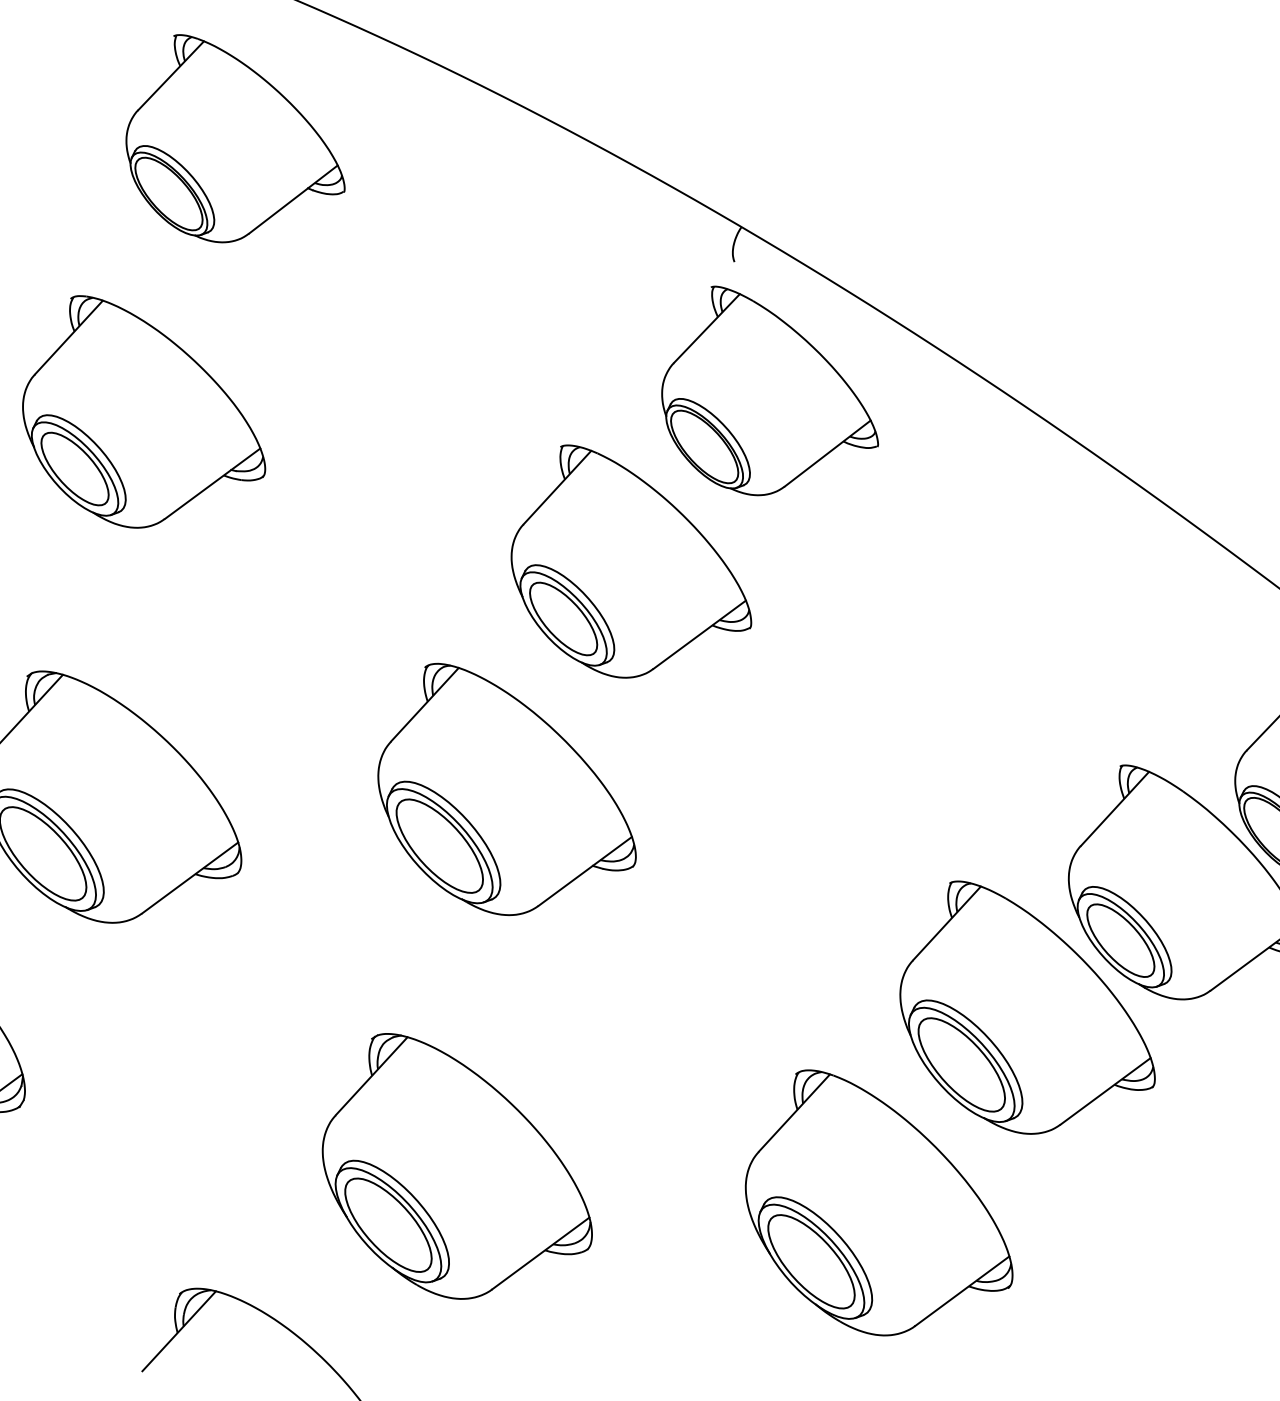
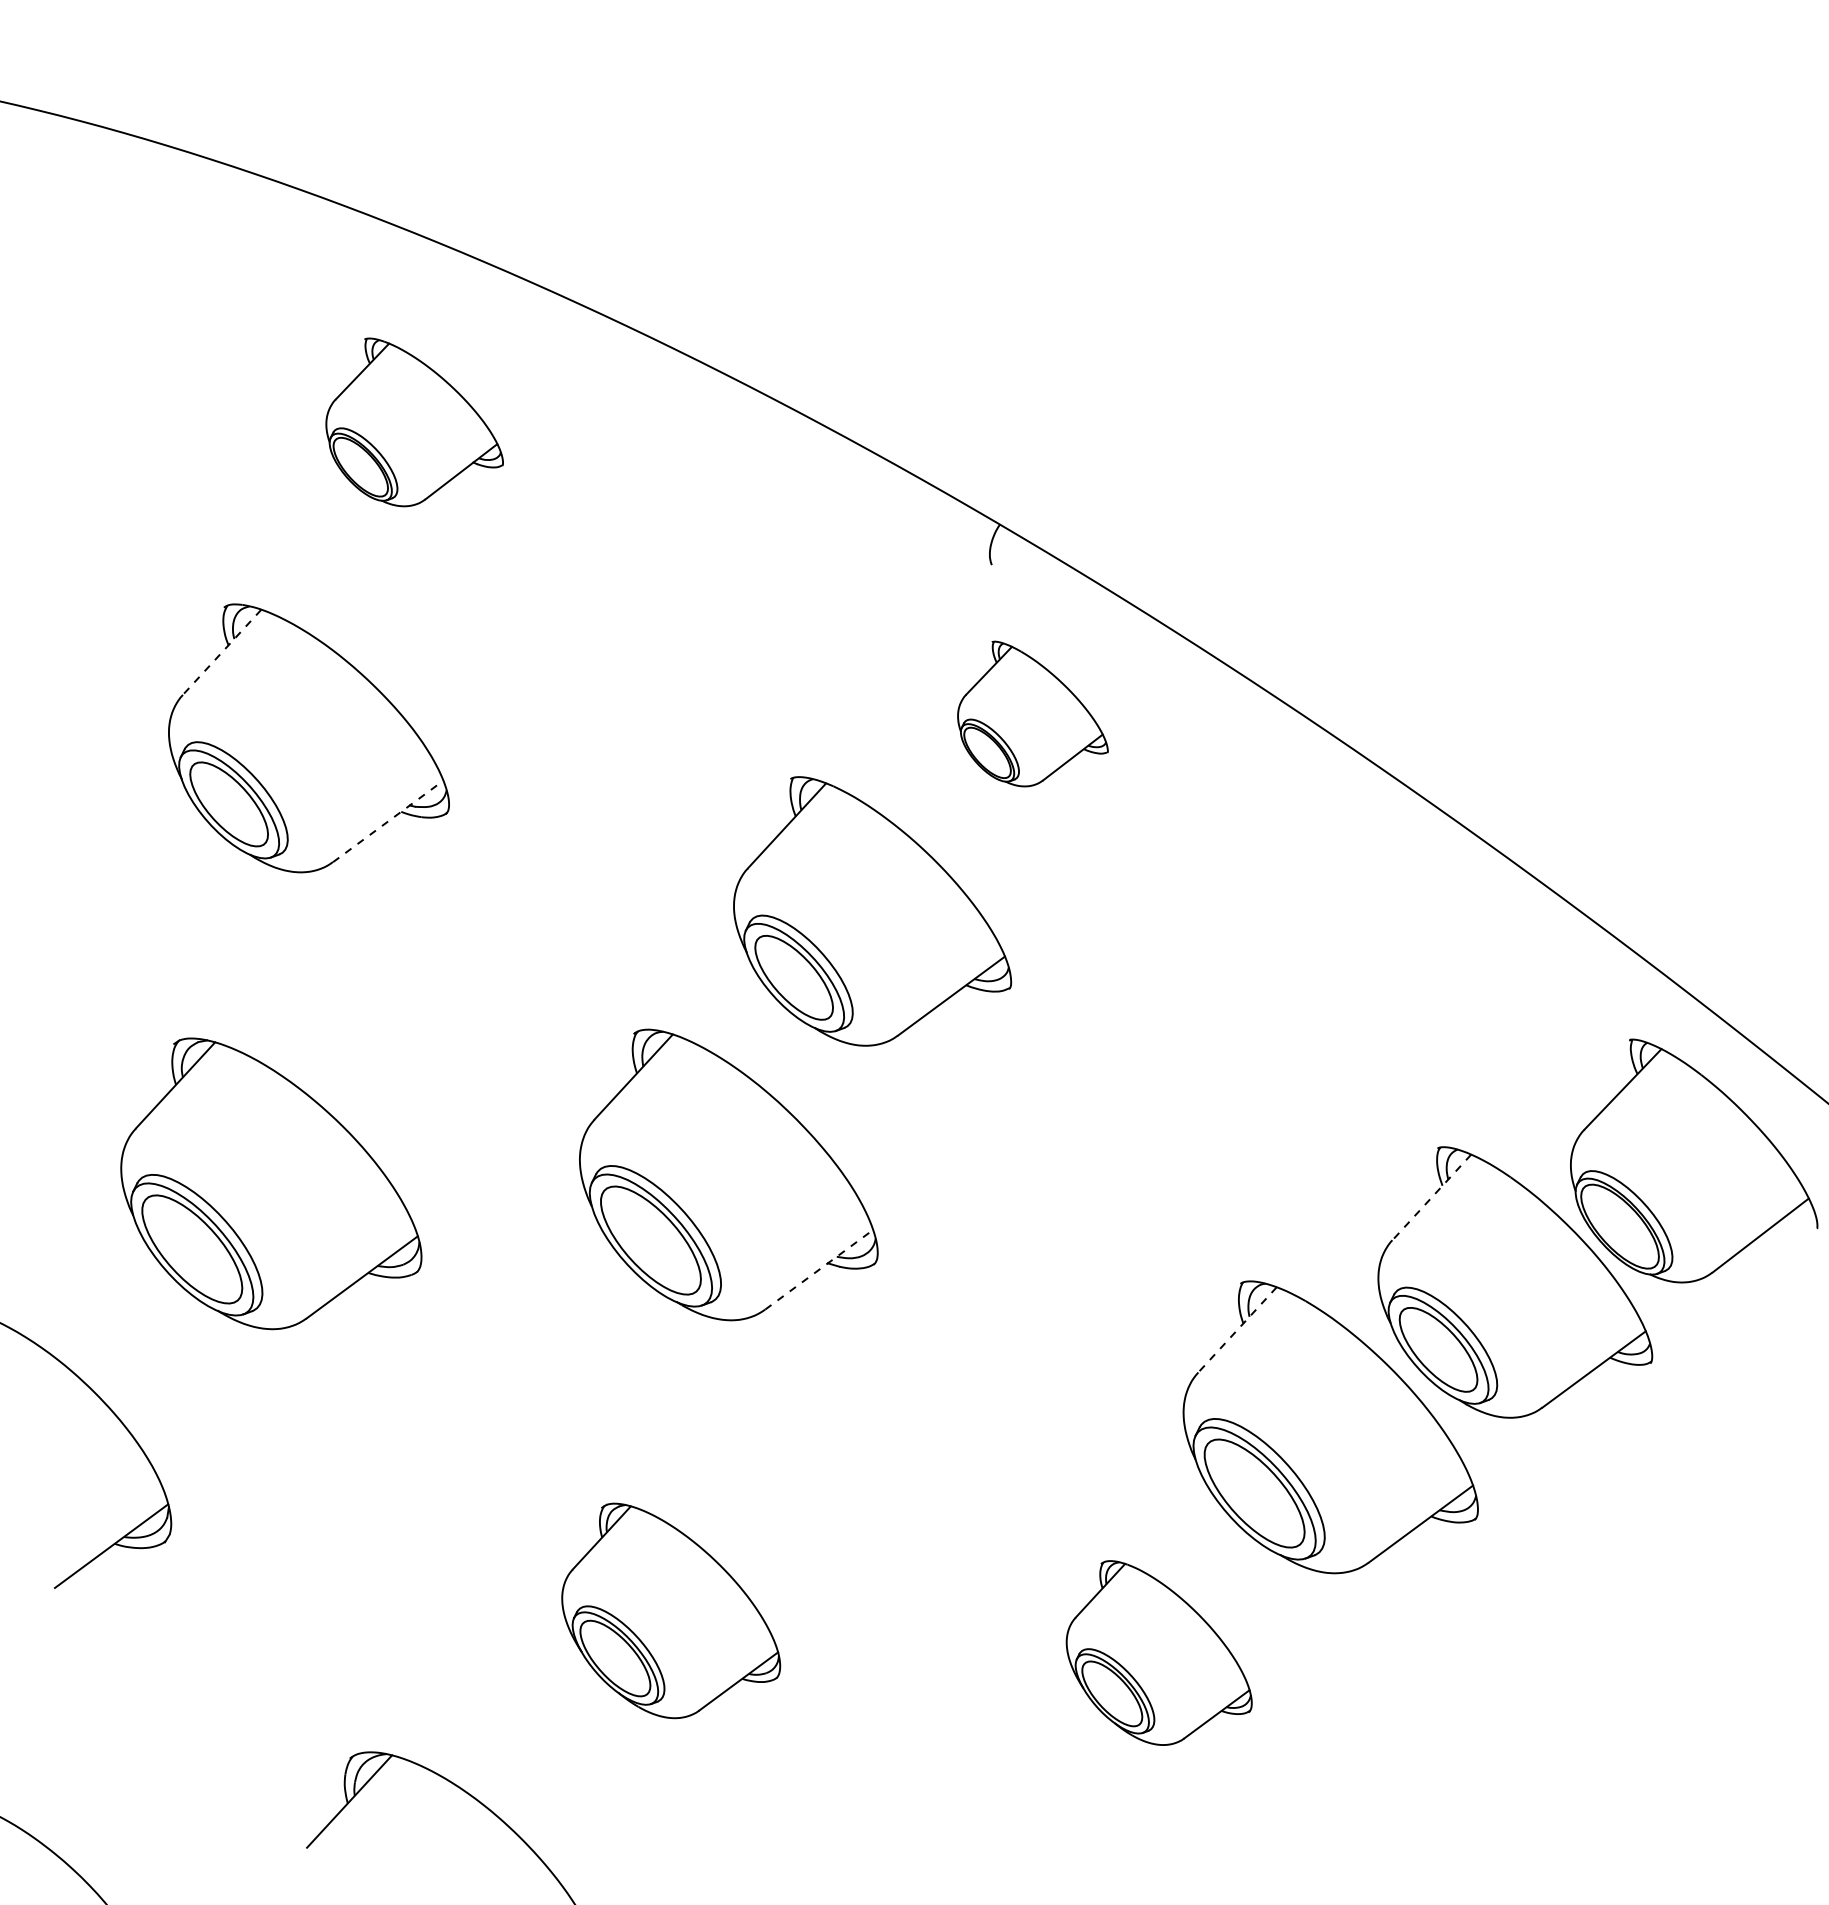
part: (235, 138) -> (414, 422), size x0.7
line: (69, 337) -> (222, 652), solid -> dashed
part: (769, 390) -> (1032, 713), size x0.6
line: (212, 483) -> (388, 821), solid -> dashed
line: (1114, 808) -> (1431, 1197), solid -> dashed
line: (585, 871) -> (819, 1269), solid -> dashed
line: (946, 923) -> (1237, 1329), solid -> dashed
part: (456, 1166) -> (670, 1610), size x0.7
part: (879, 1202) -> (1159, 1652), size x0.6

